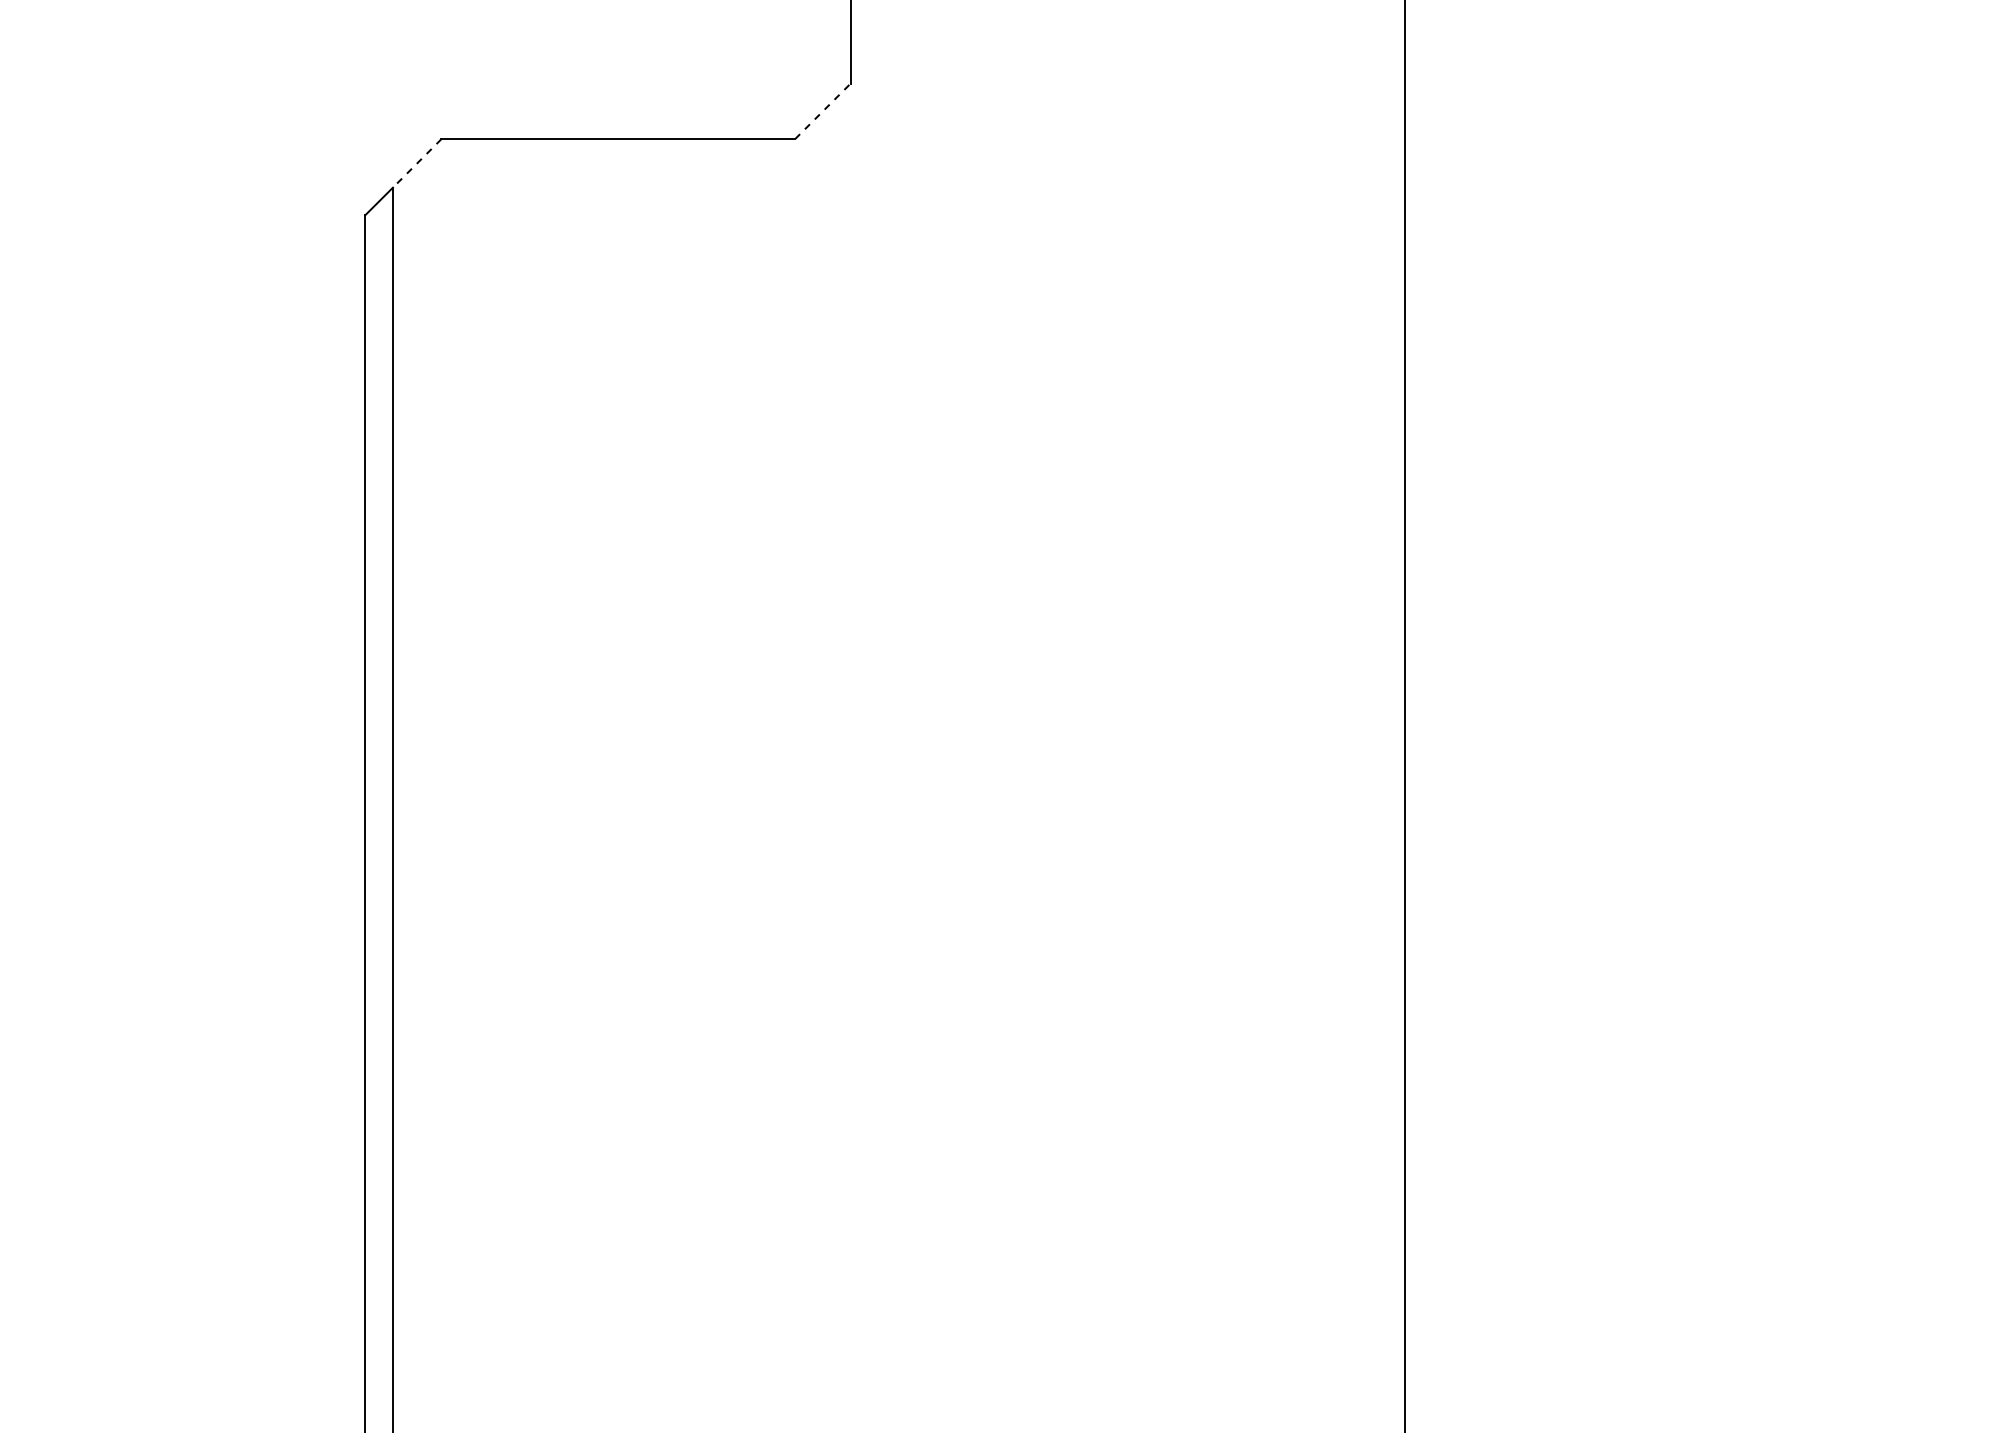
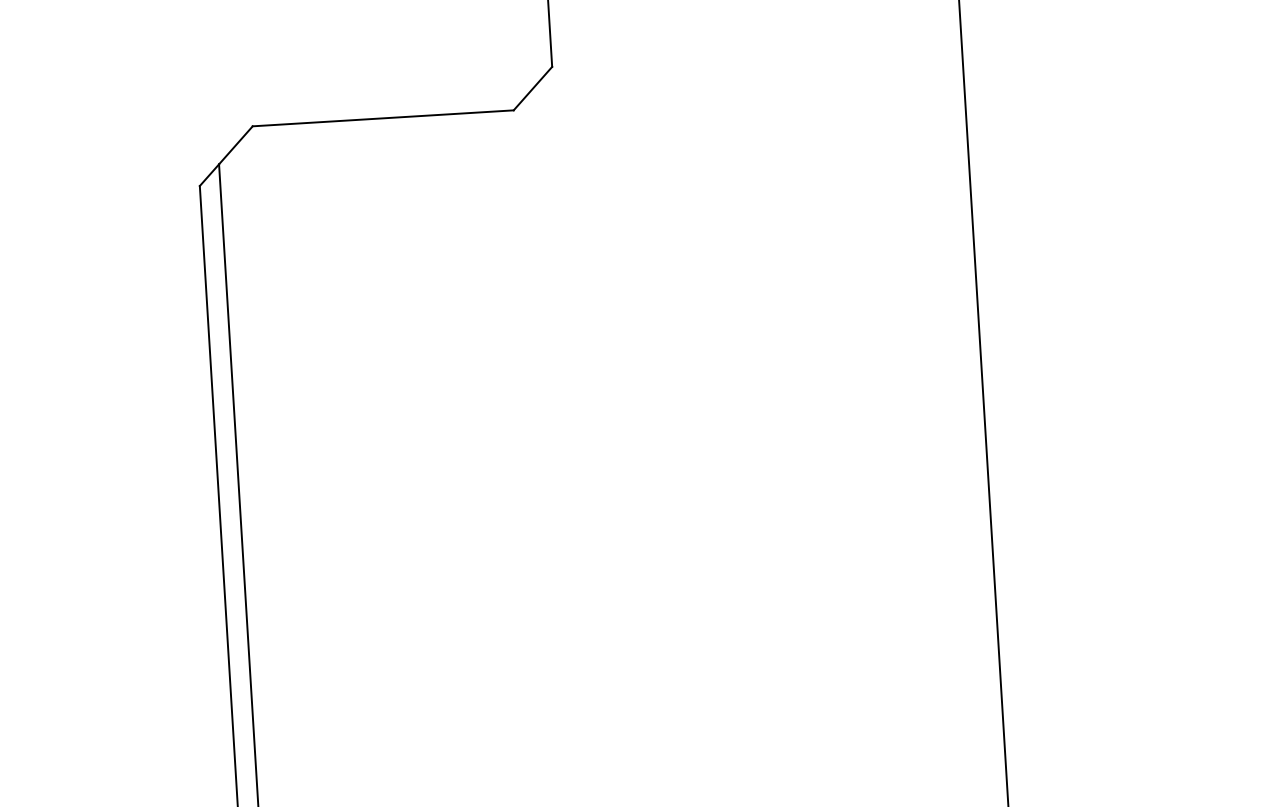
line: (823, 111) -> (533, 88), dashed -> solid
line: (416, 163) -> (235, 145), dashed -> solid

